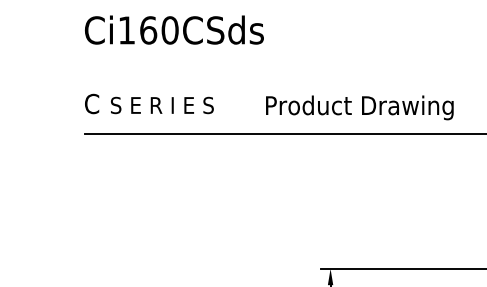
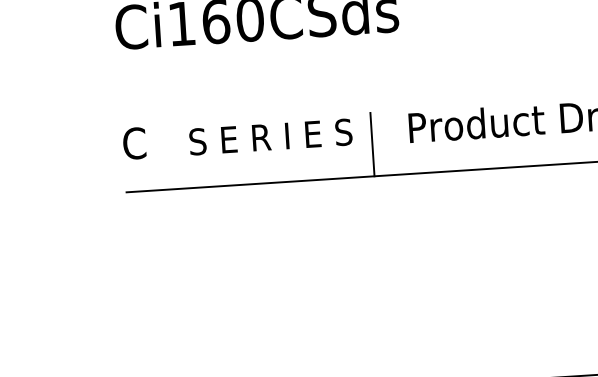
text: (162, 105) -> (271, 137), moved
line: (242, 114) -> (372, 144), added

